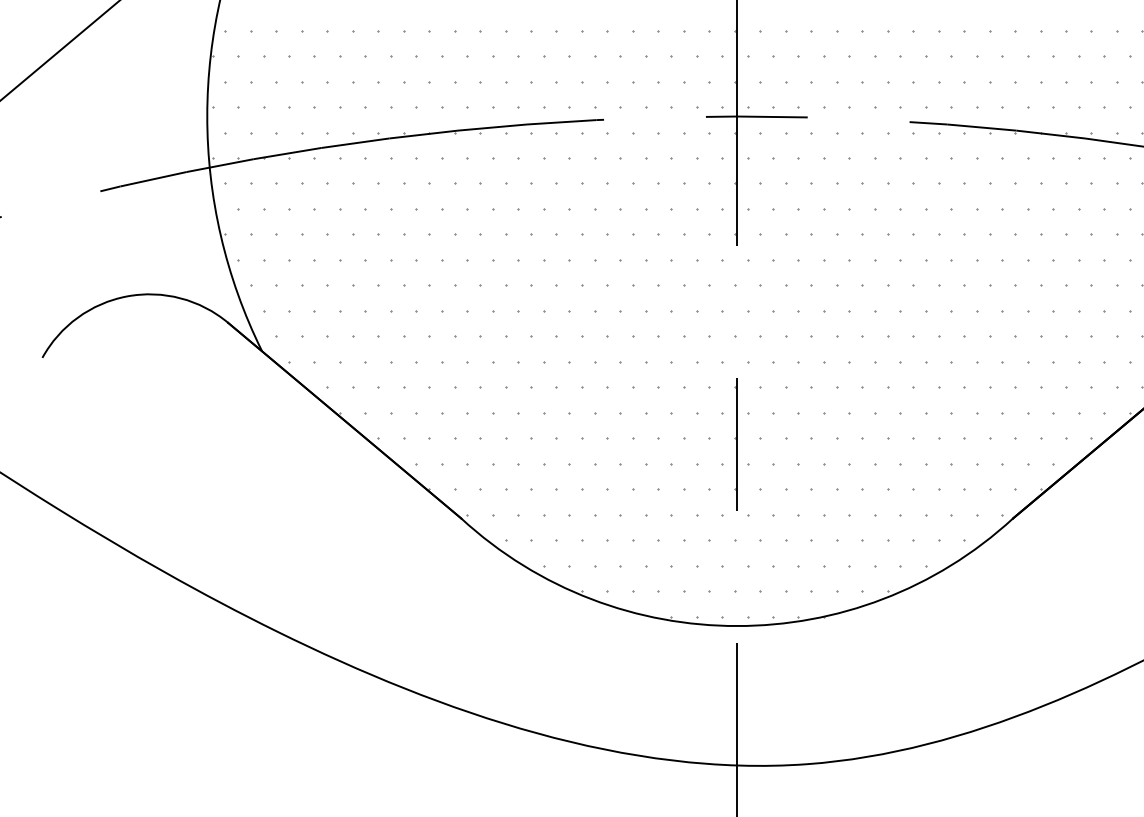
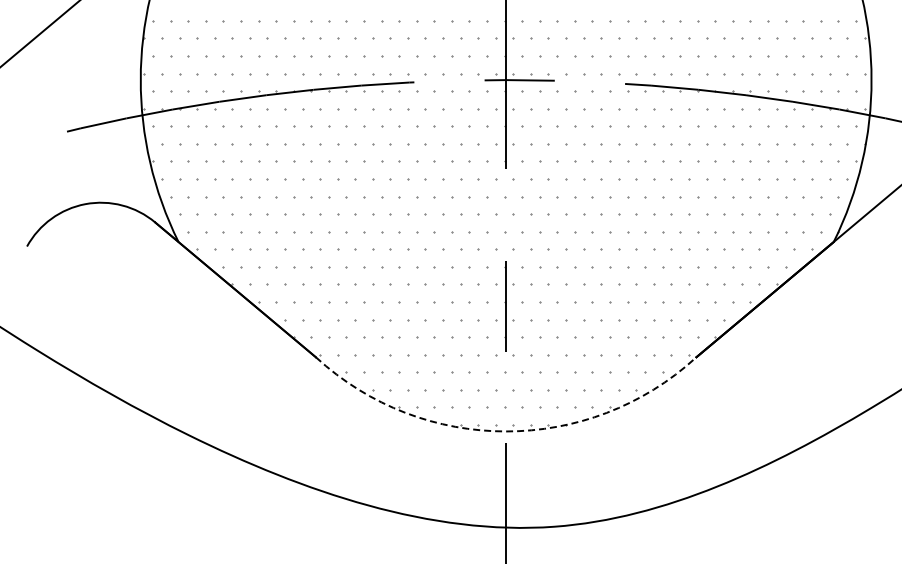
arc: (737, 626) -> (506, 431), solid -> dashed

